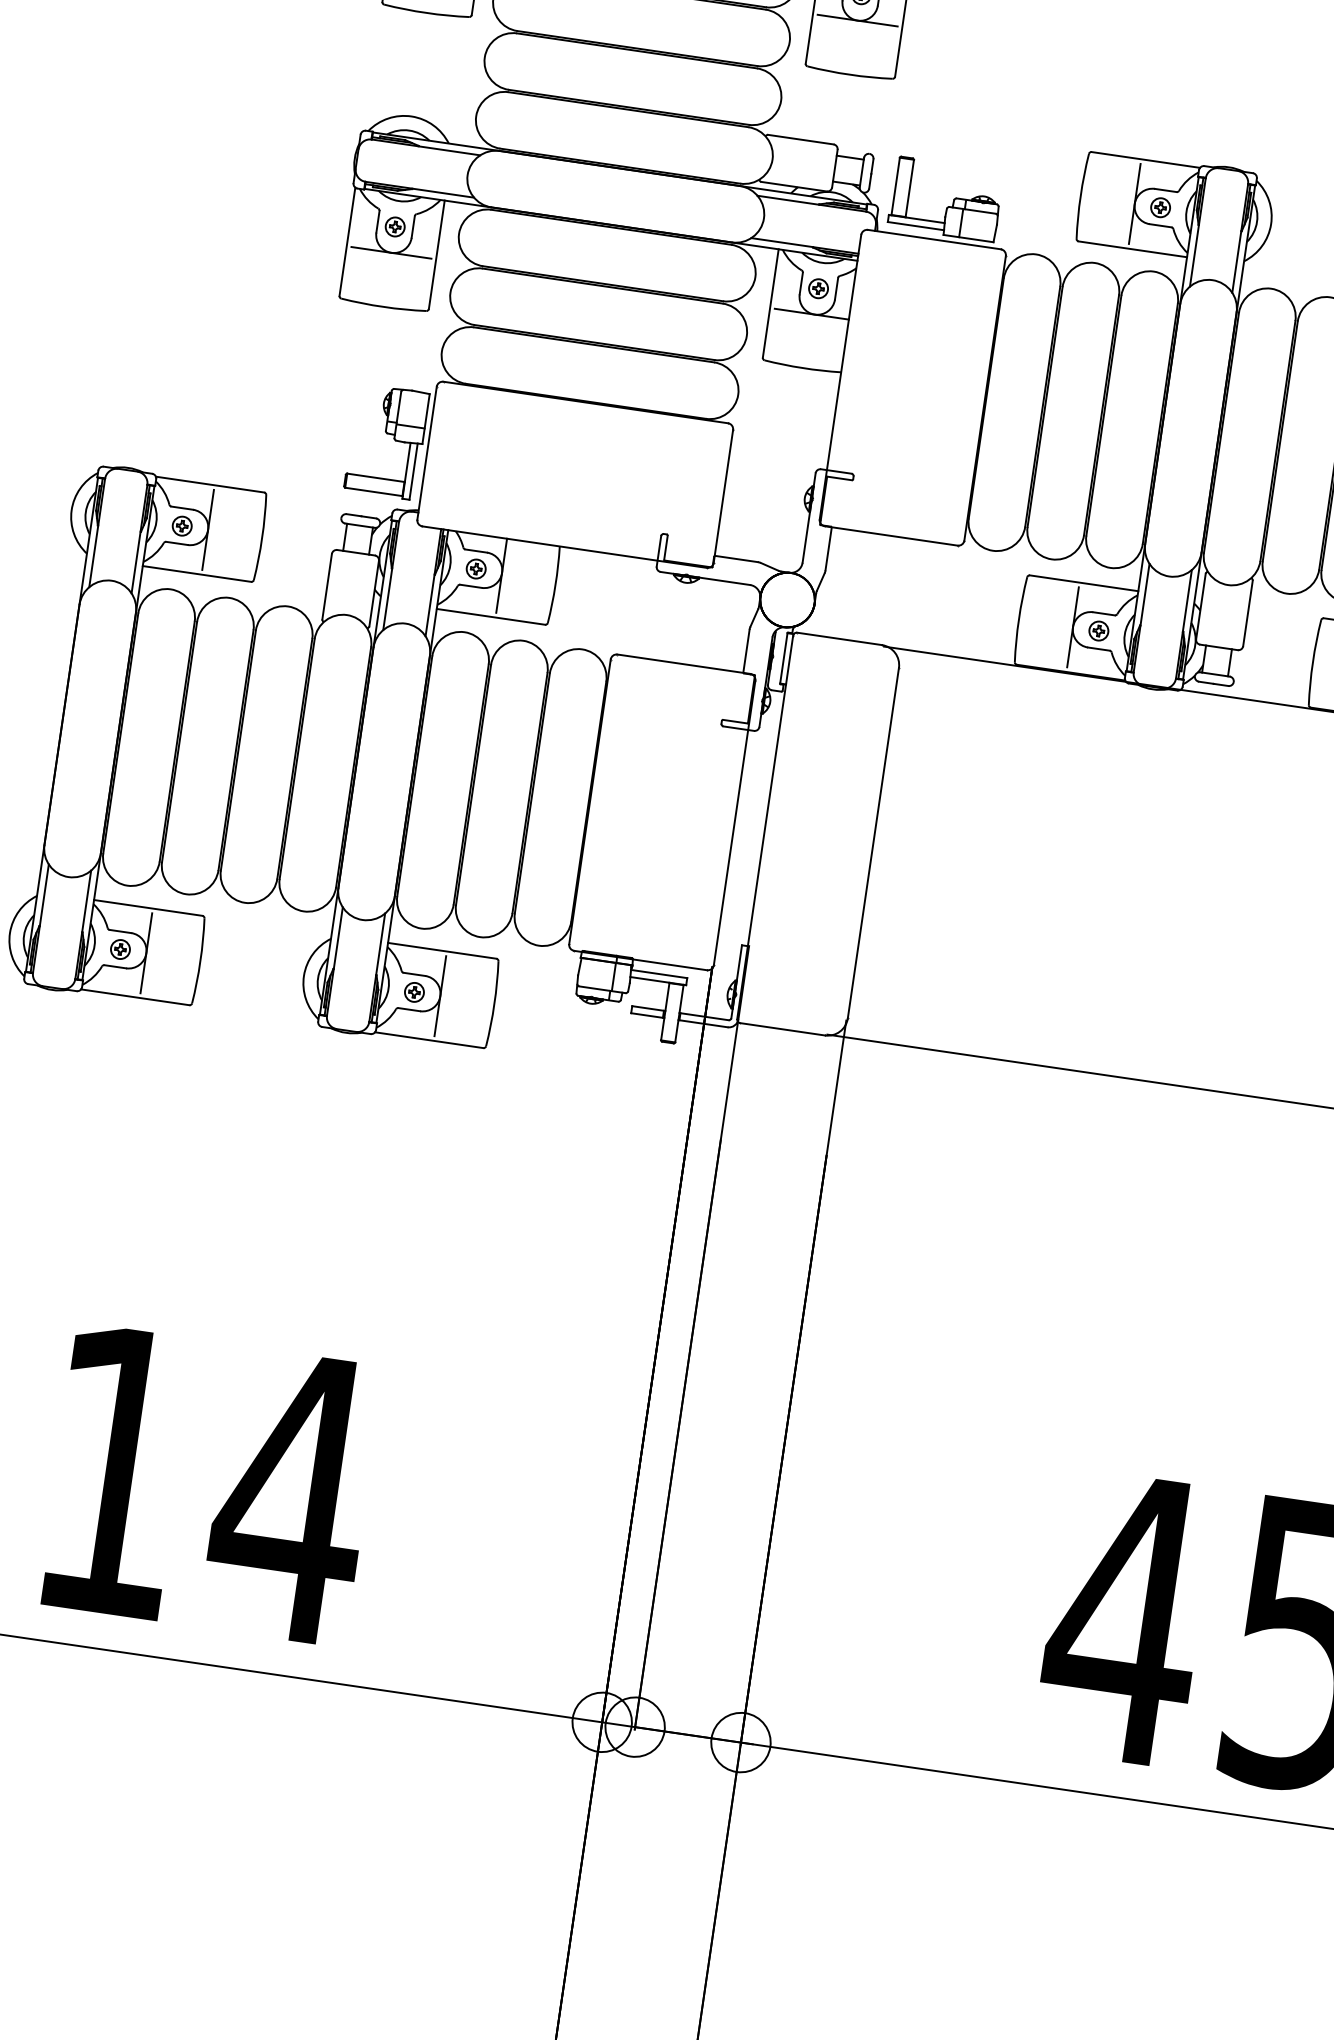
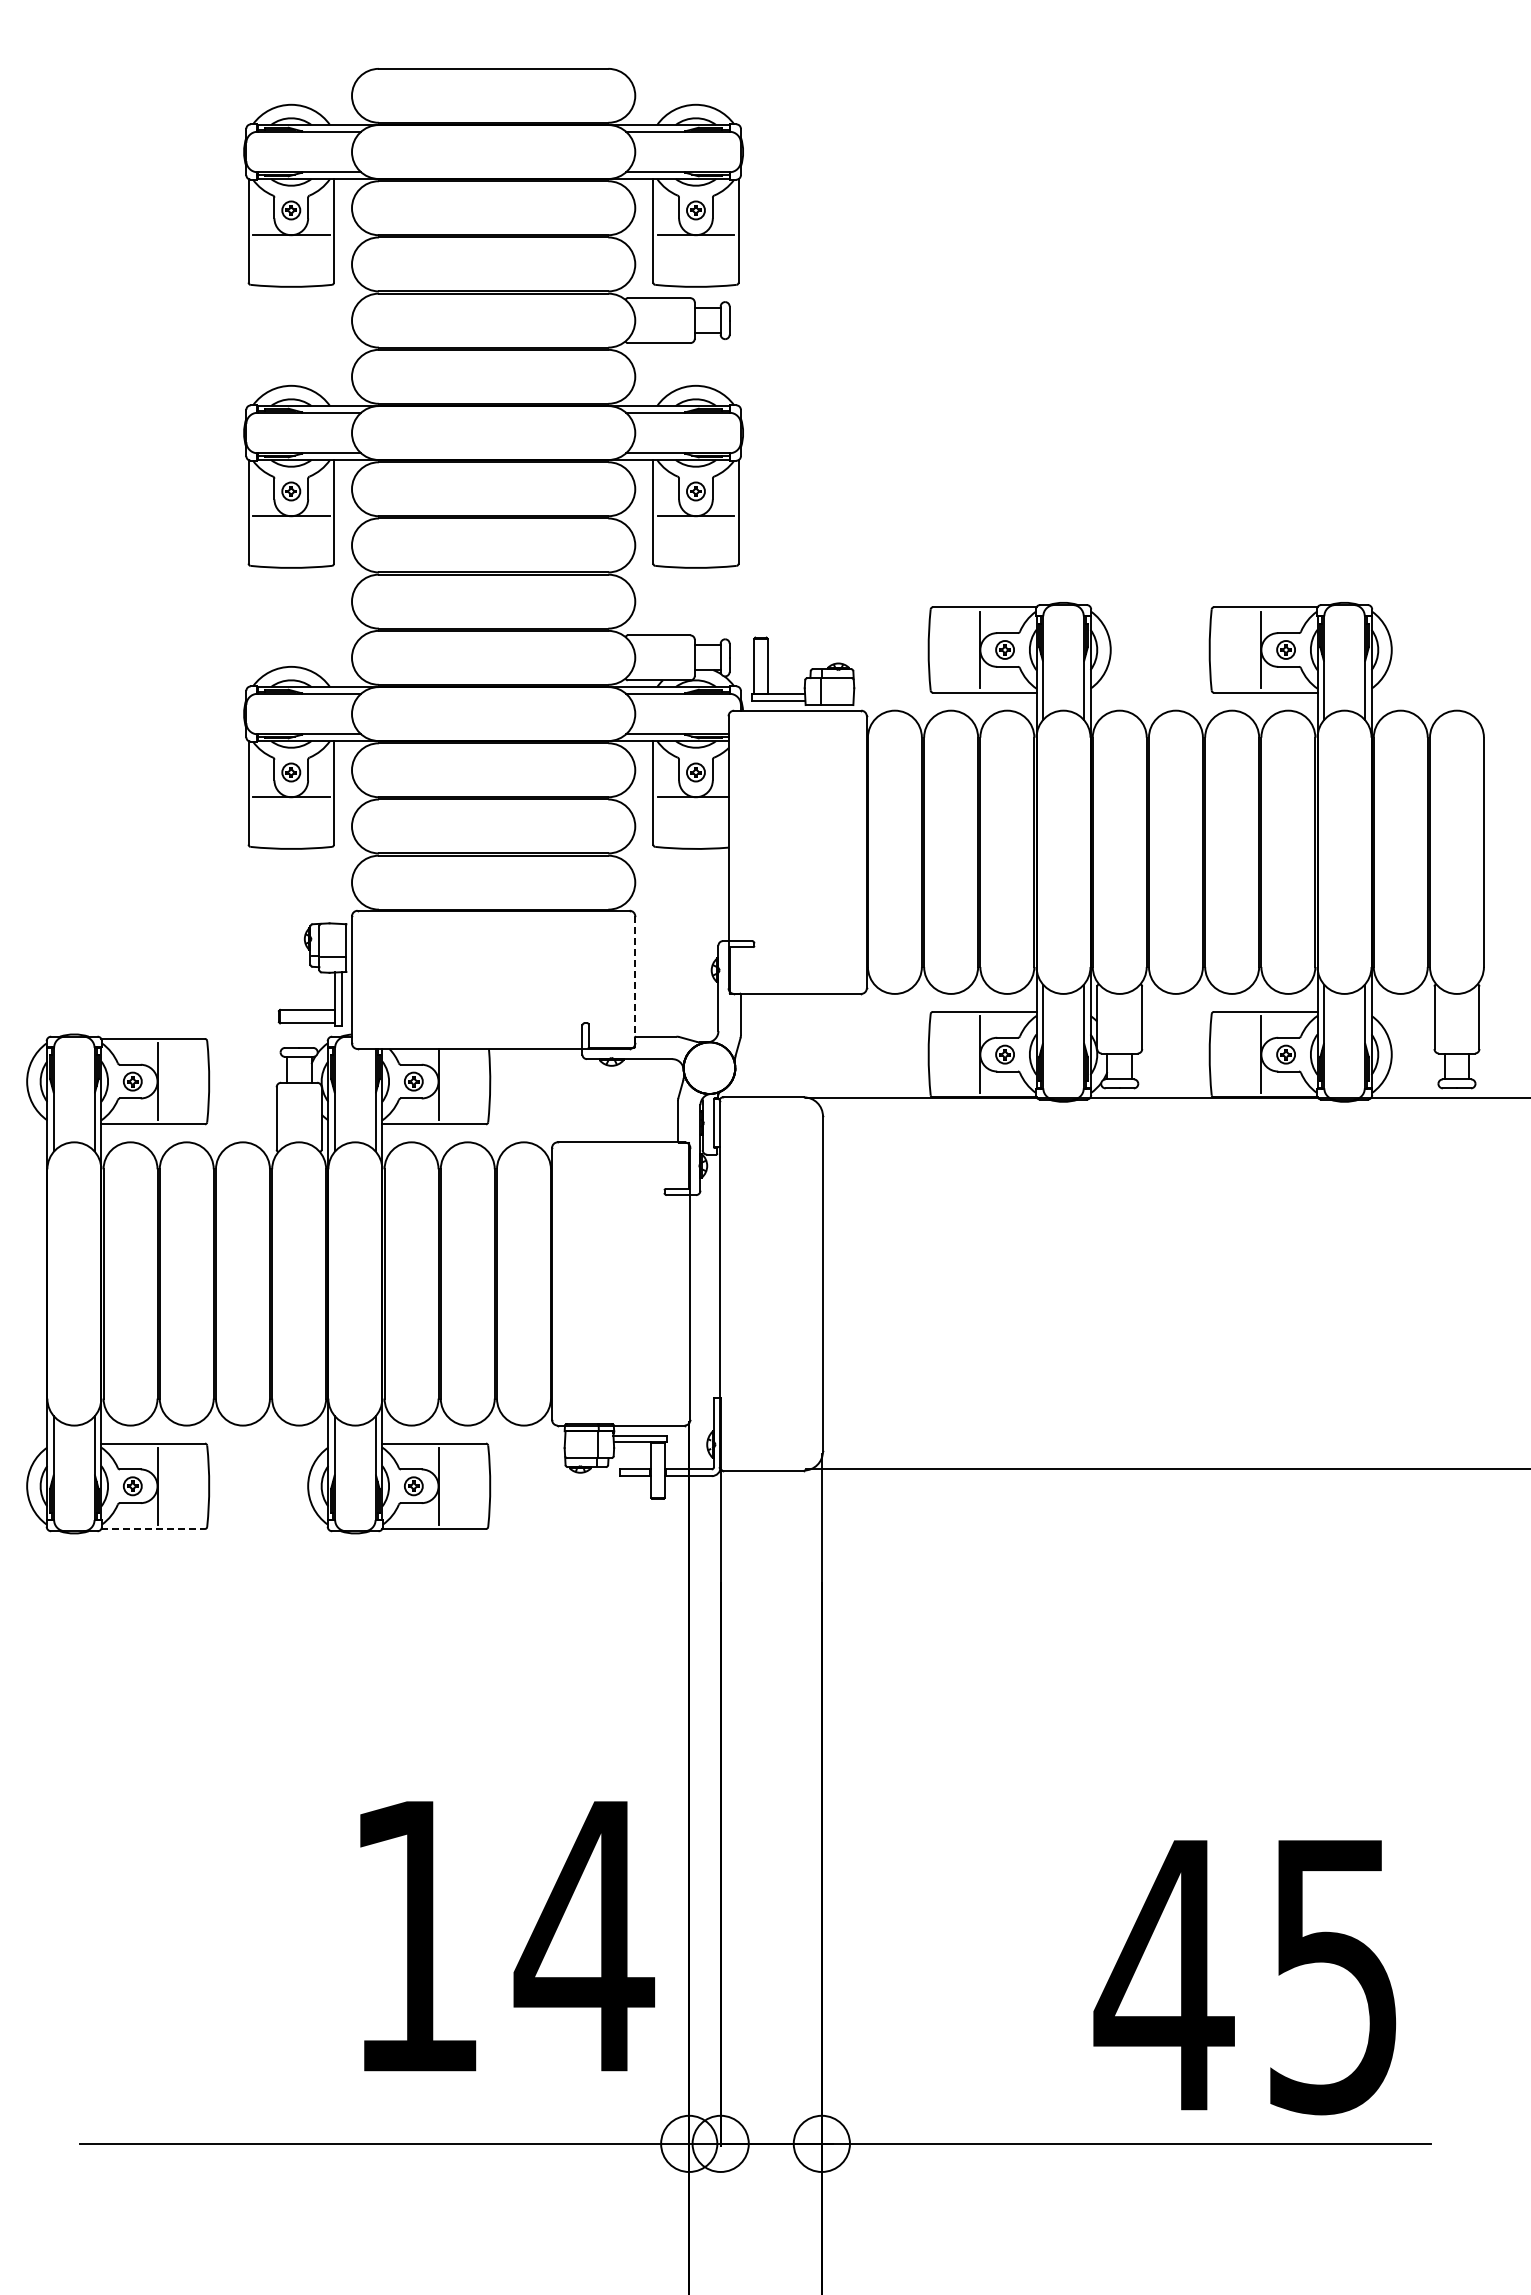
line: (723, 496) -> (635, 979), solid -> dashed
line: (135, 997) -> (153, 1529), solid -> dashed
text: (210, 1485) -> (507, 1936), moved

